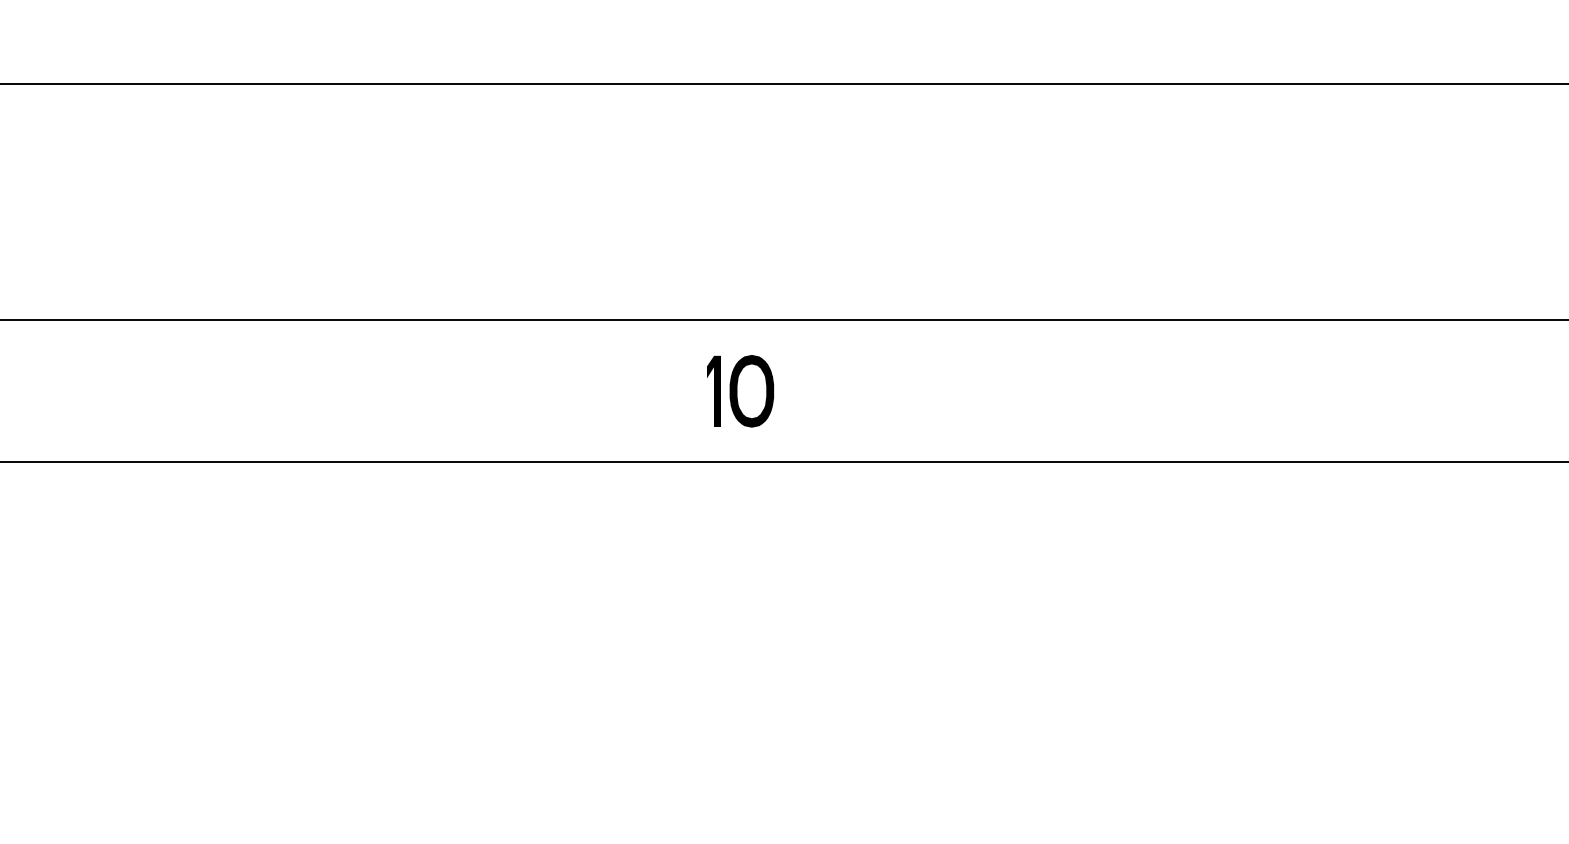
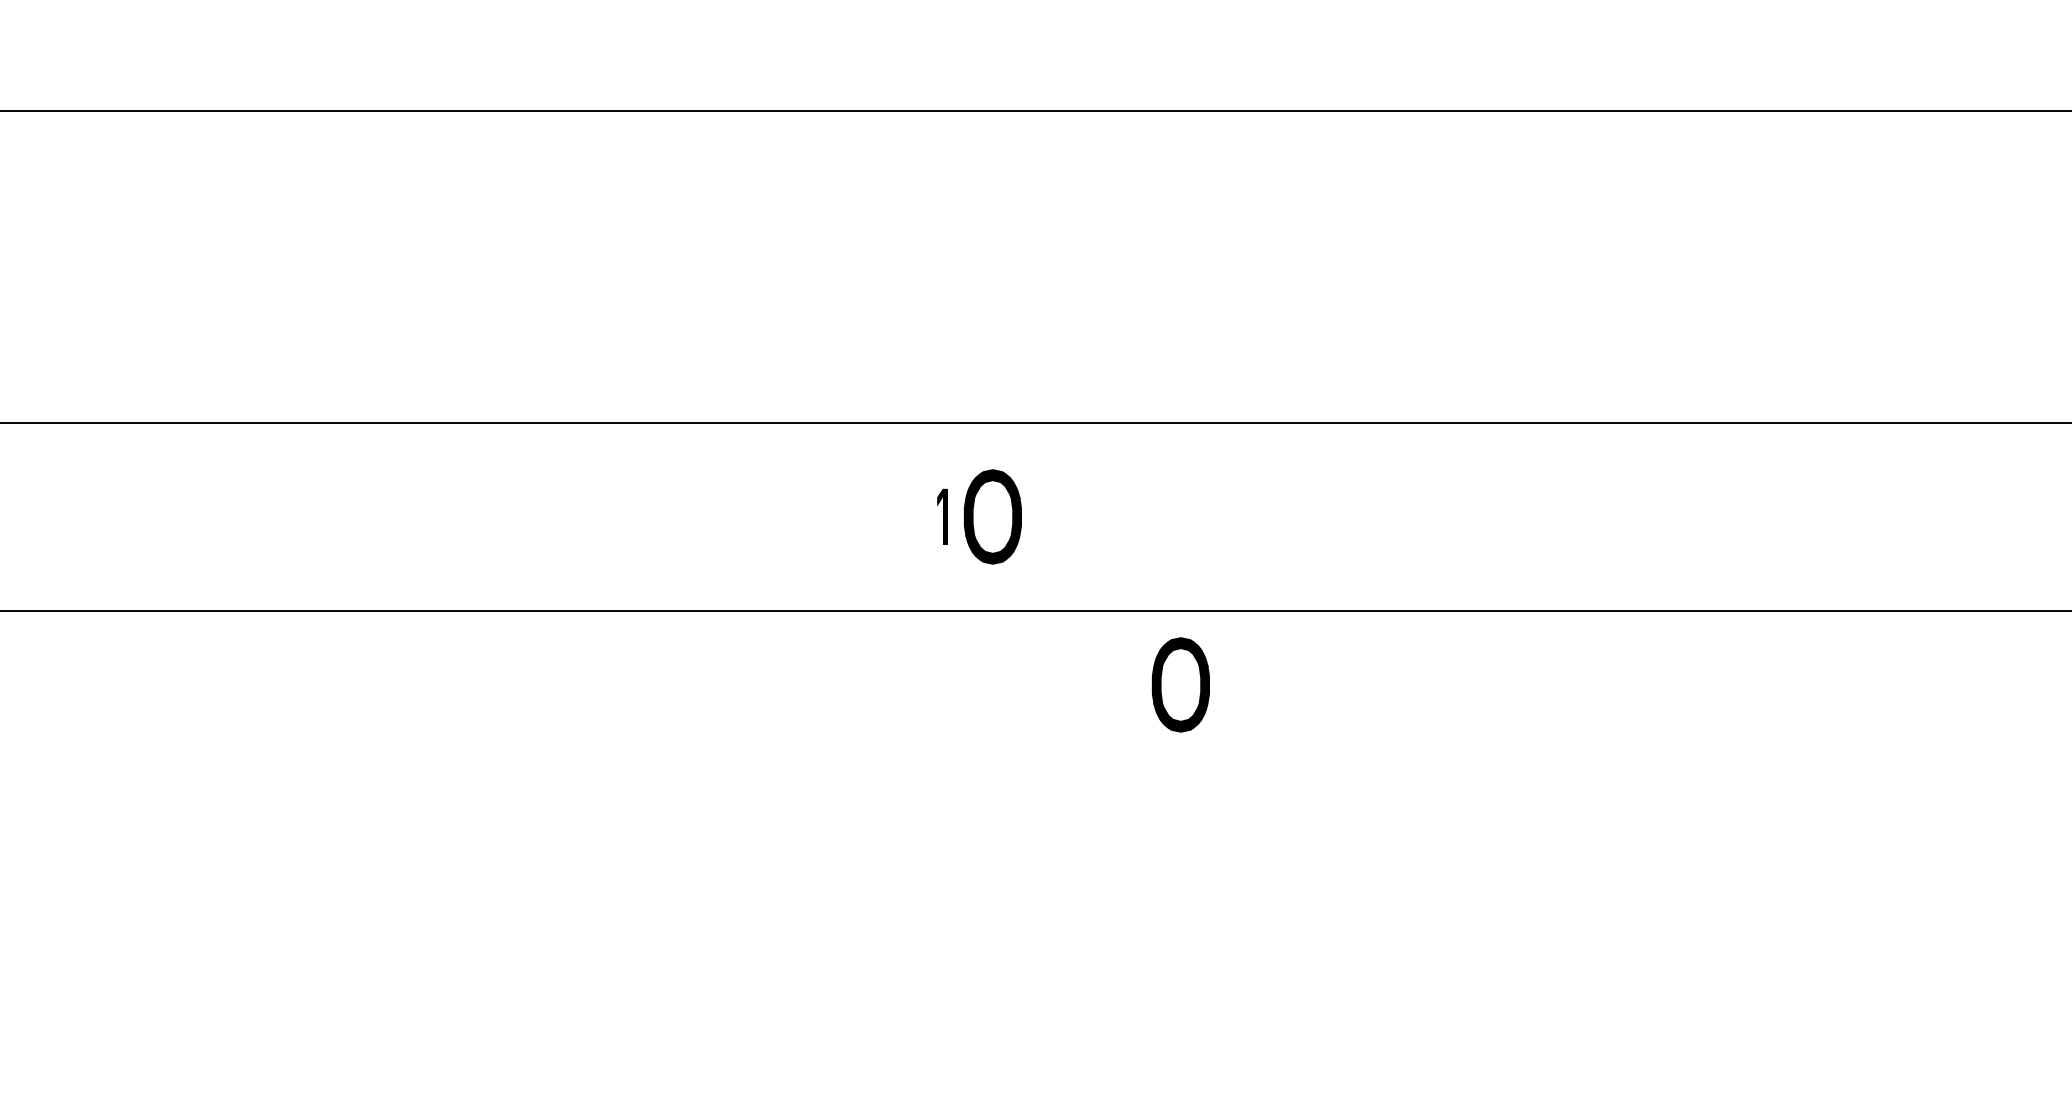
part: (713, 390) -> (942, 516), size x0.6
part: (893, 518) -> (1180, 684), added

